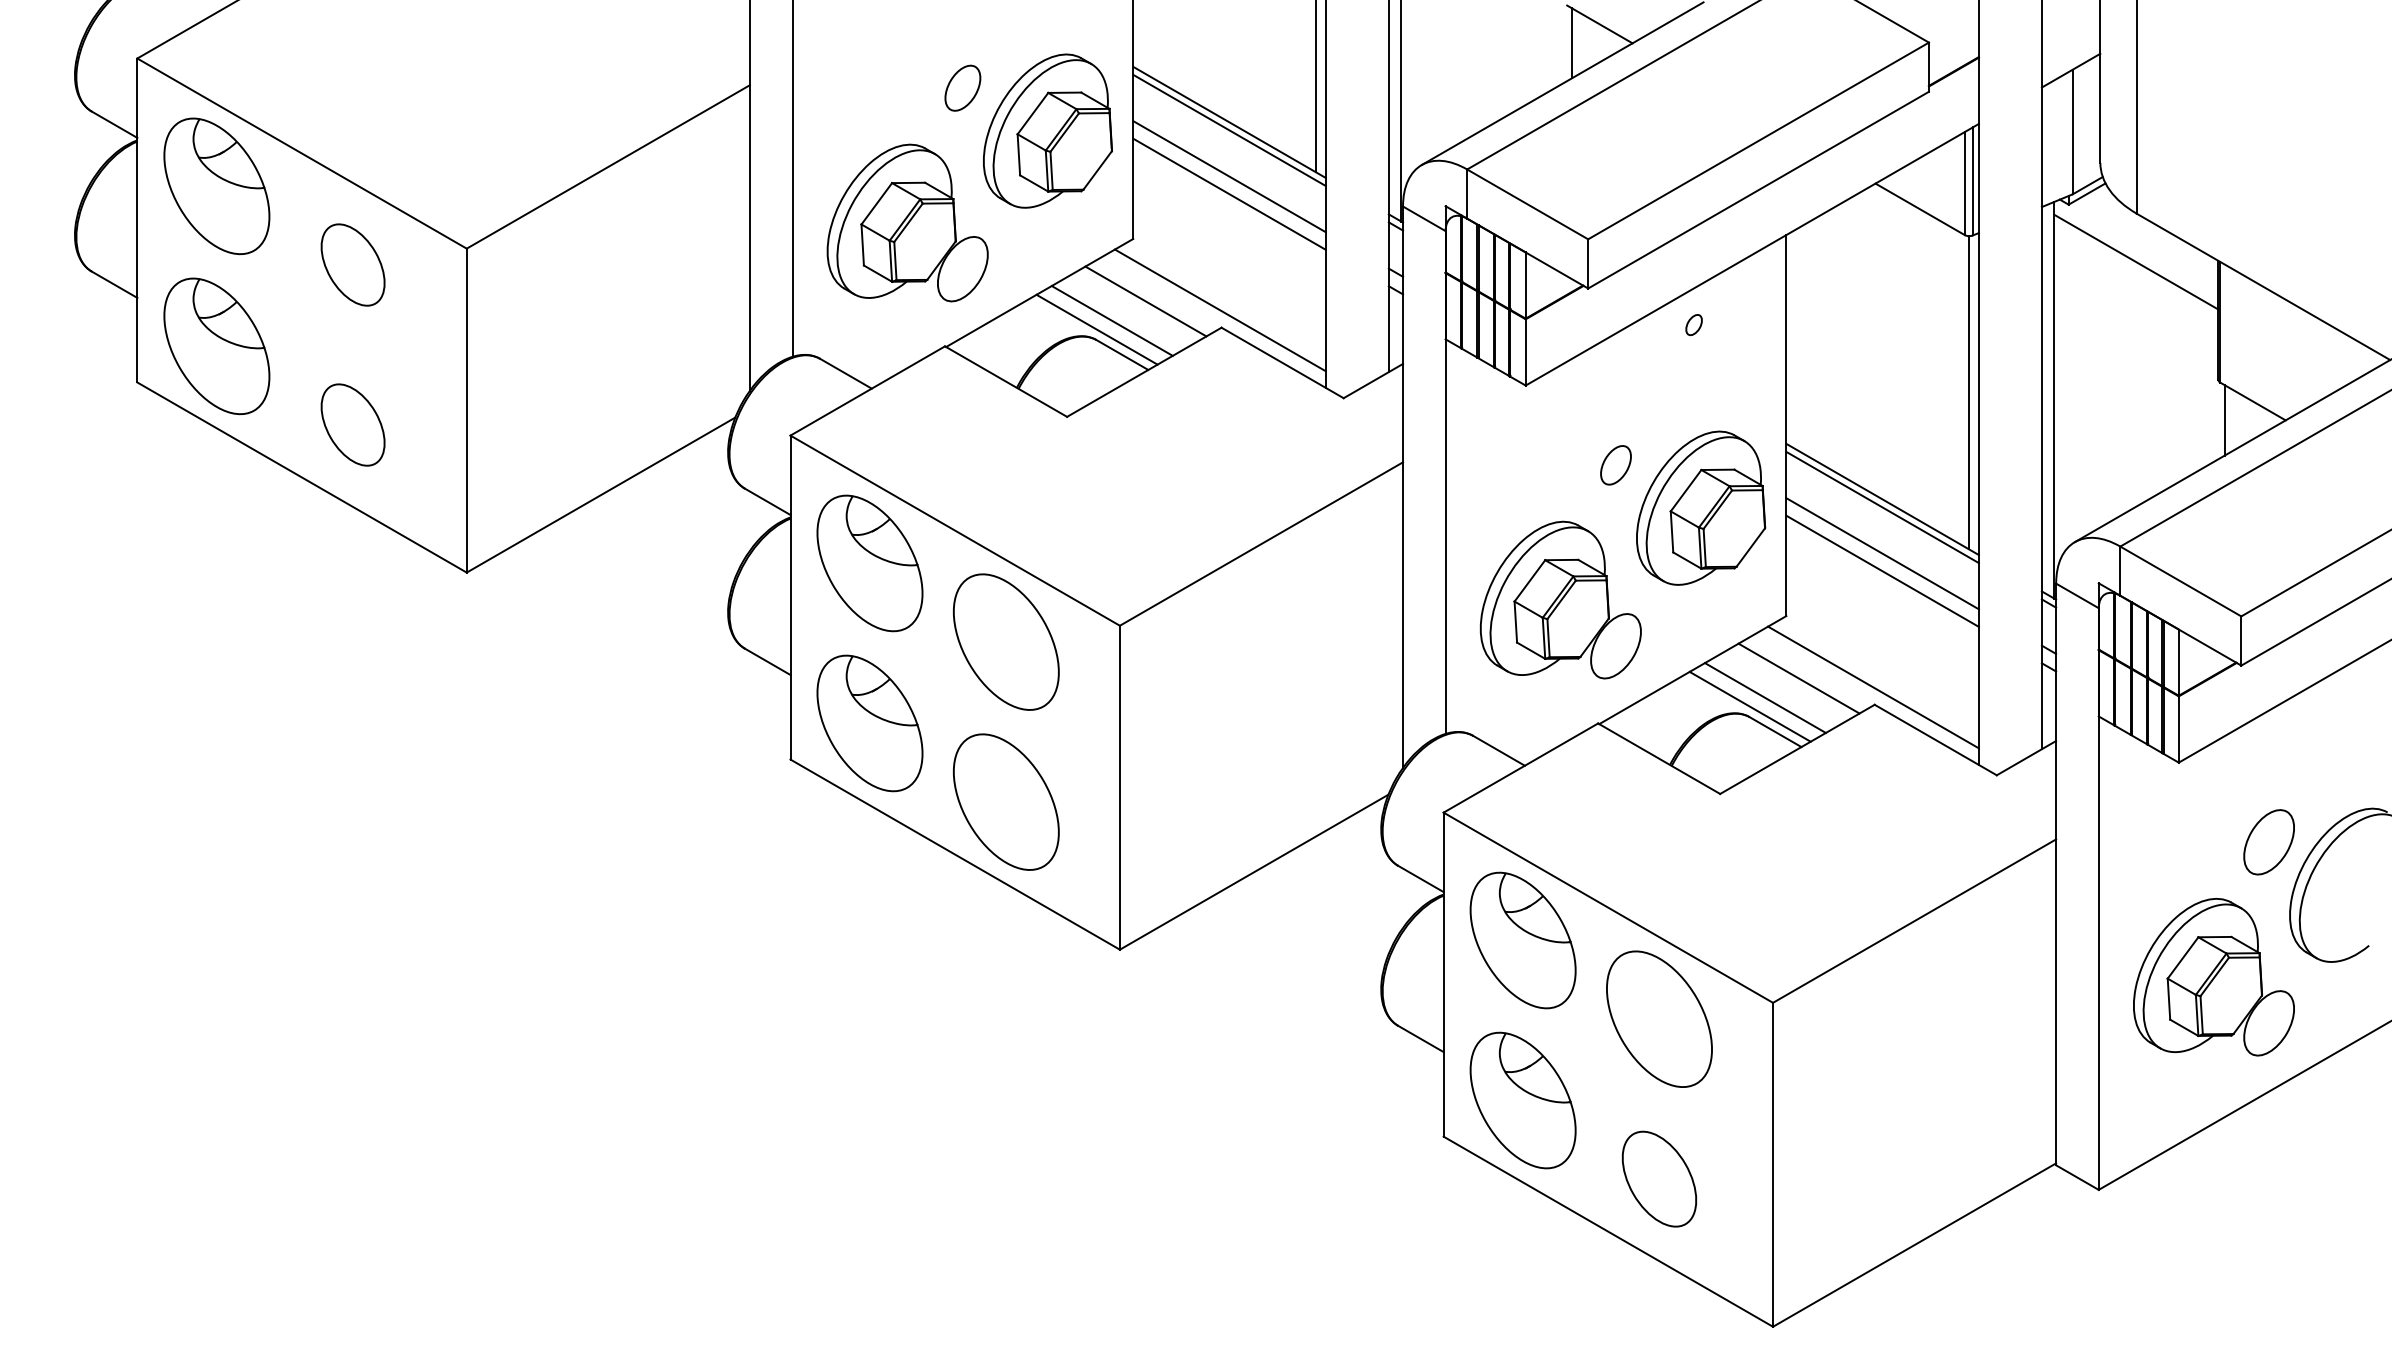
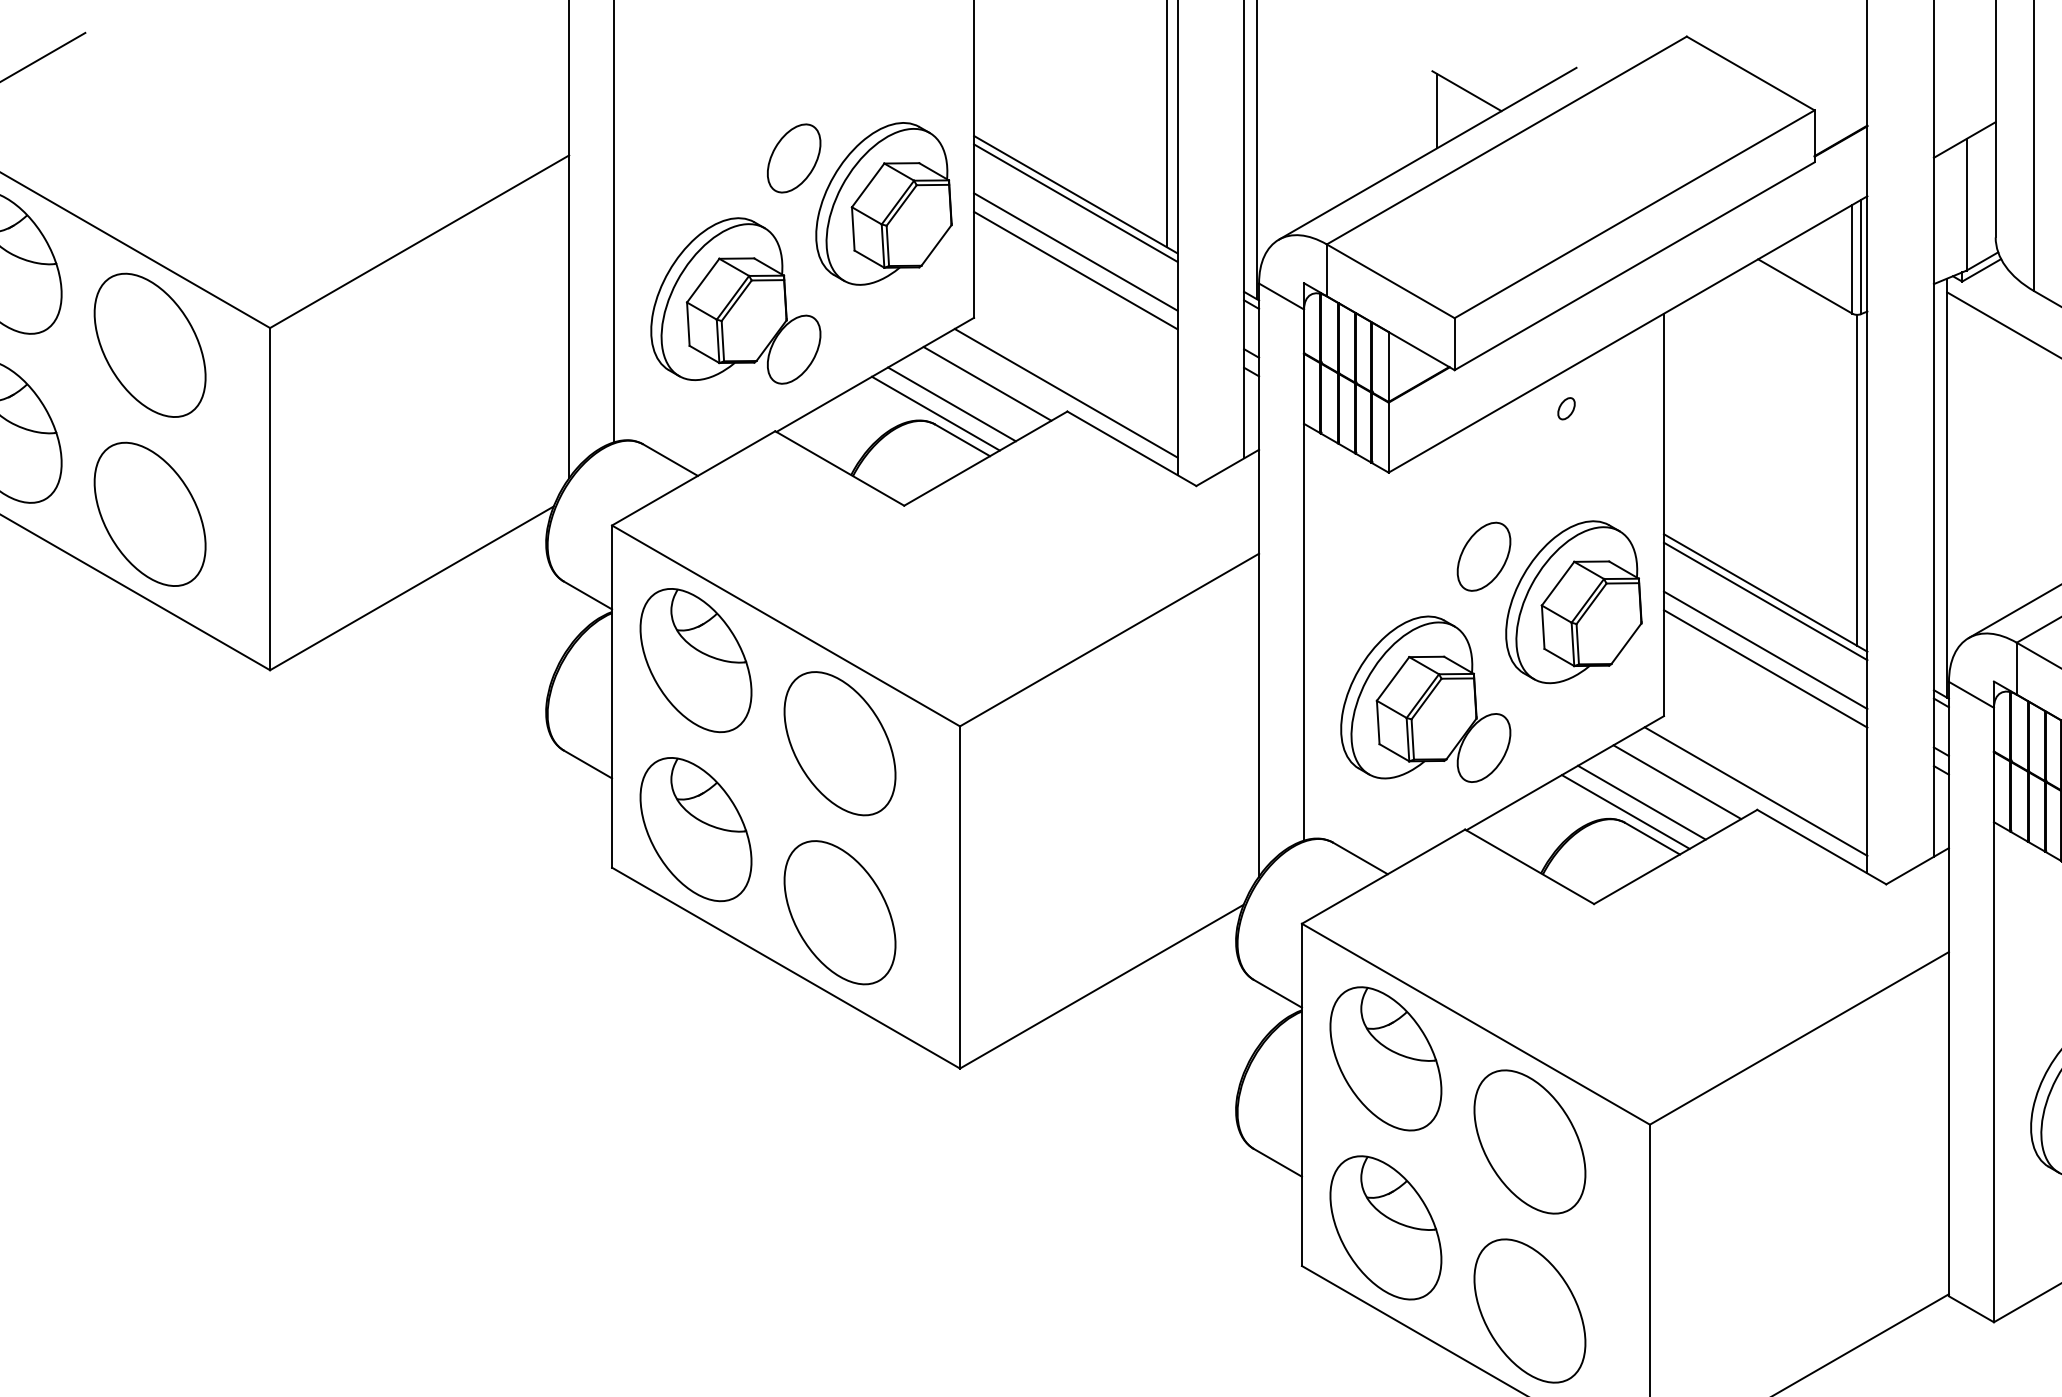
part: (962, 88) -> (793, 158), size x1.43
part: (352, 264) -> (149, 344), size x1.67
part: (352, 424) -> (149, 513), size x1.67
part: (1615, 465) -> (1483, 557), size x1.67
part: (1659, 1178) -> (1529, 1310), size x1.43

